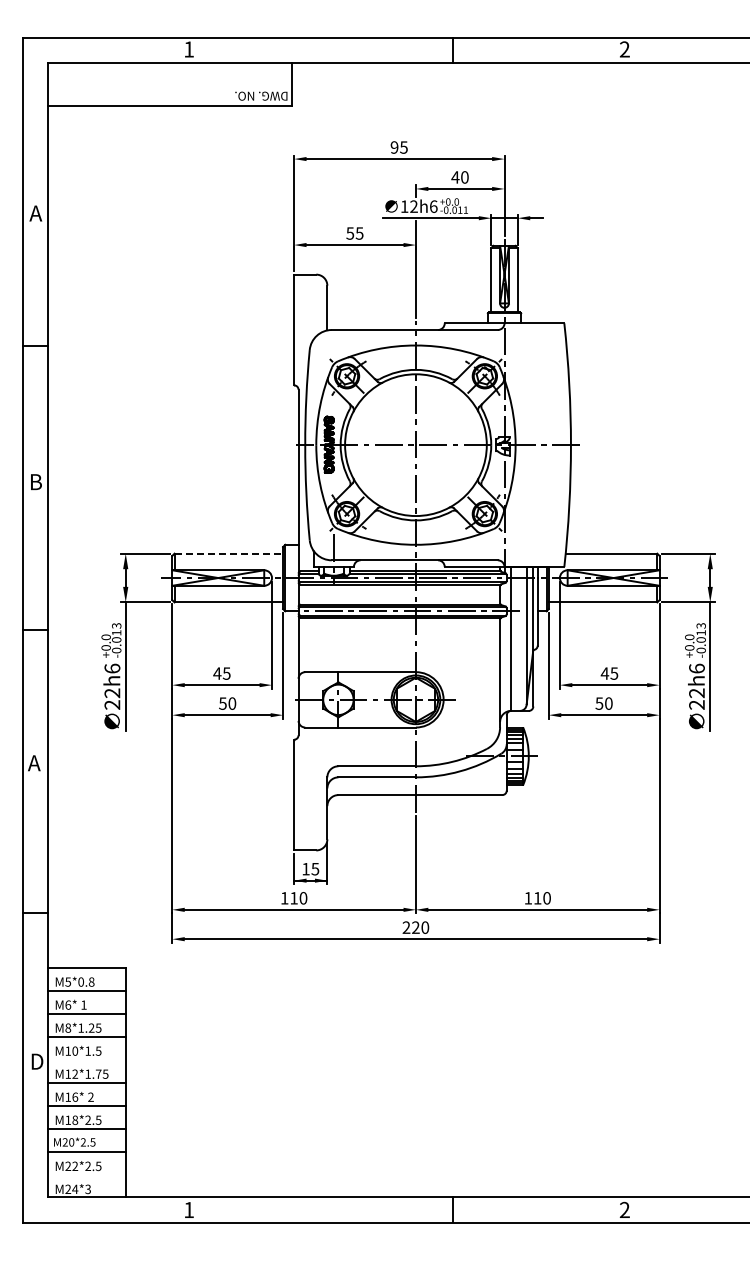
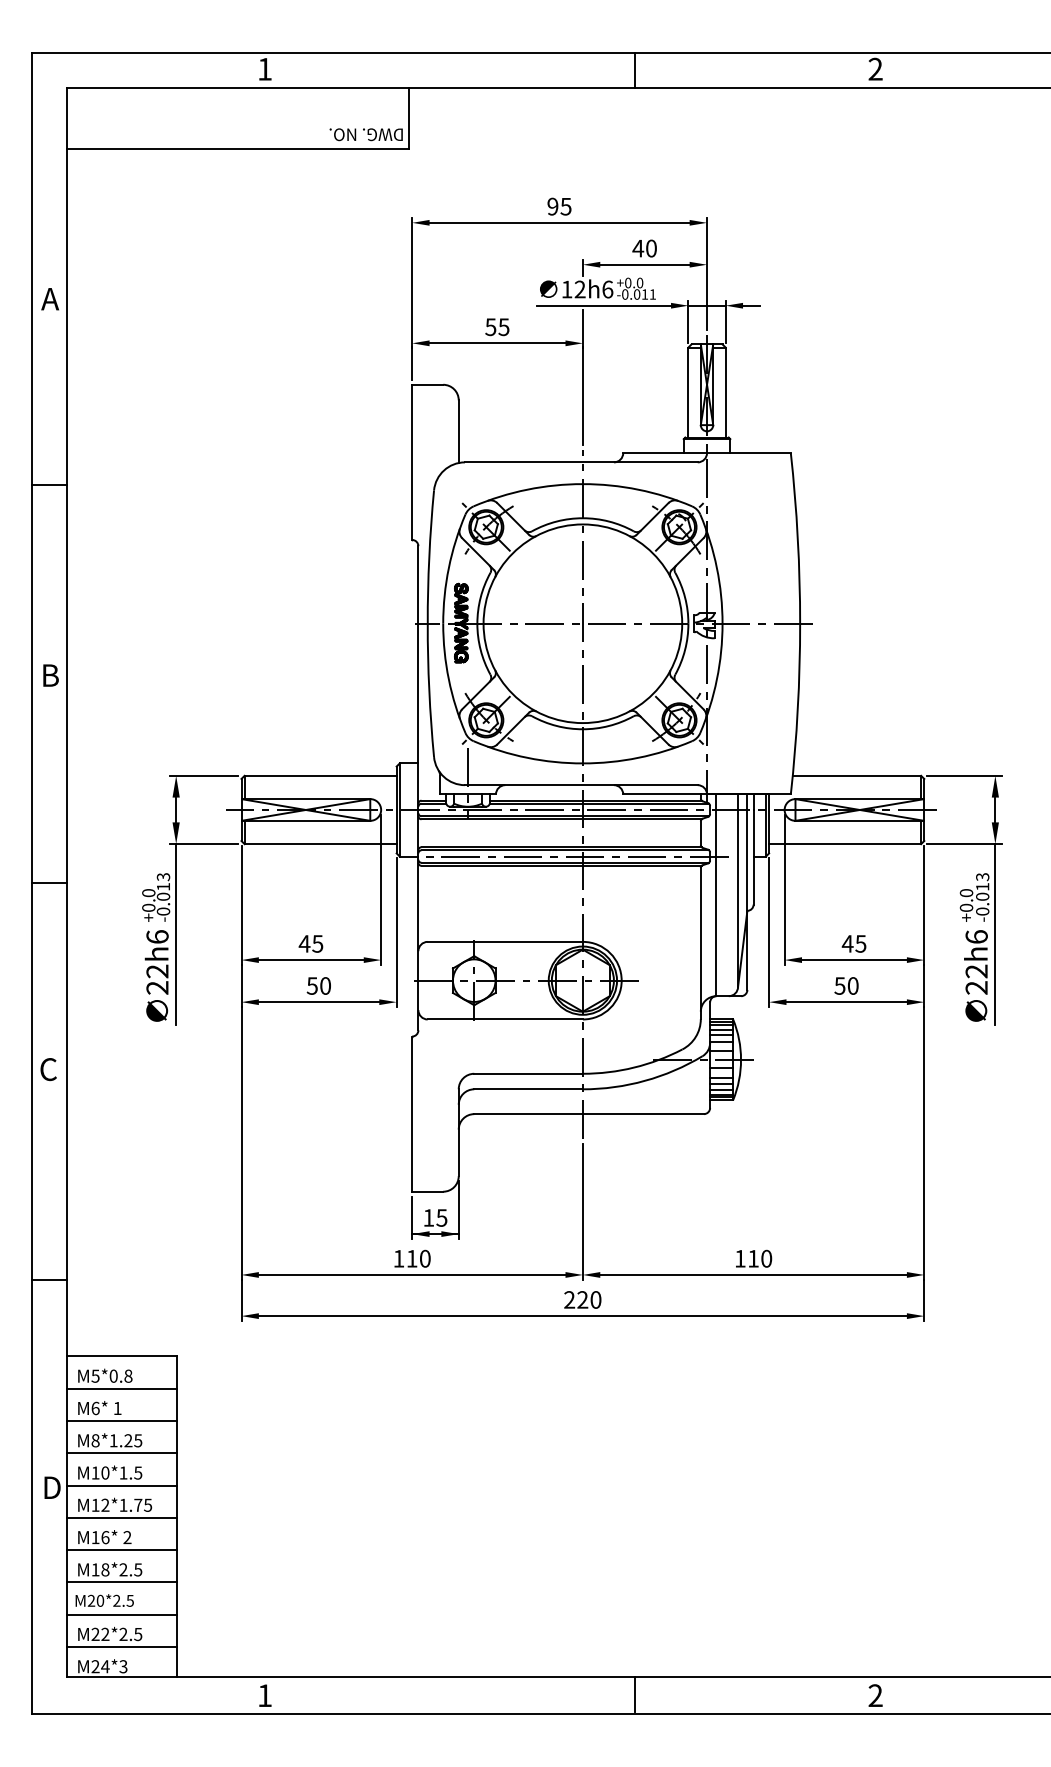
line: (229, 553) -> (321, 775), dashed -> solid
text: (34, 763) -> (48, 1069), A -> C
line: (86, 1060) -> (121, 1486), added
line: (86, 1175) -> (121, 1647), added

